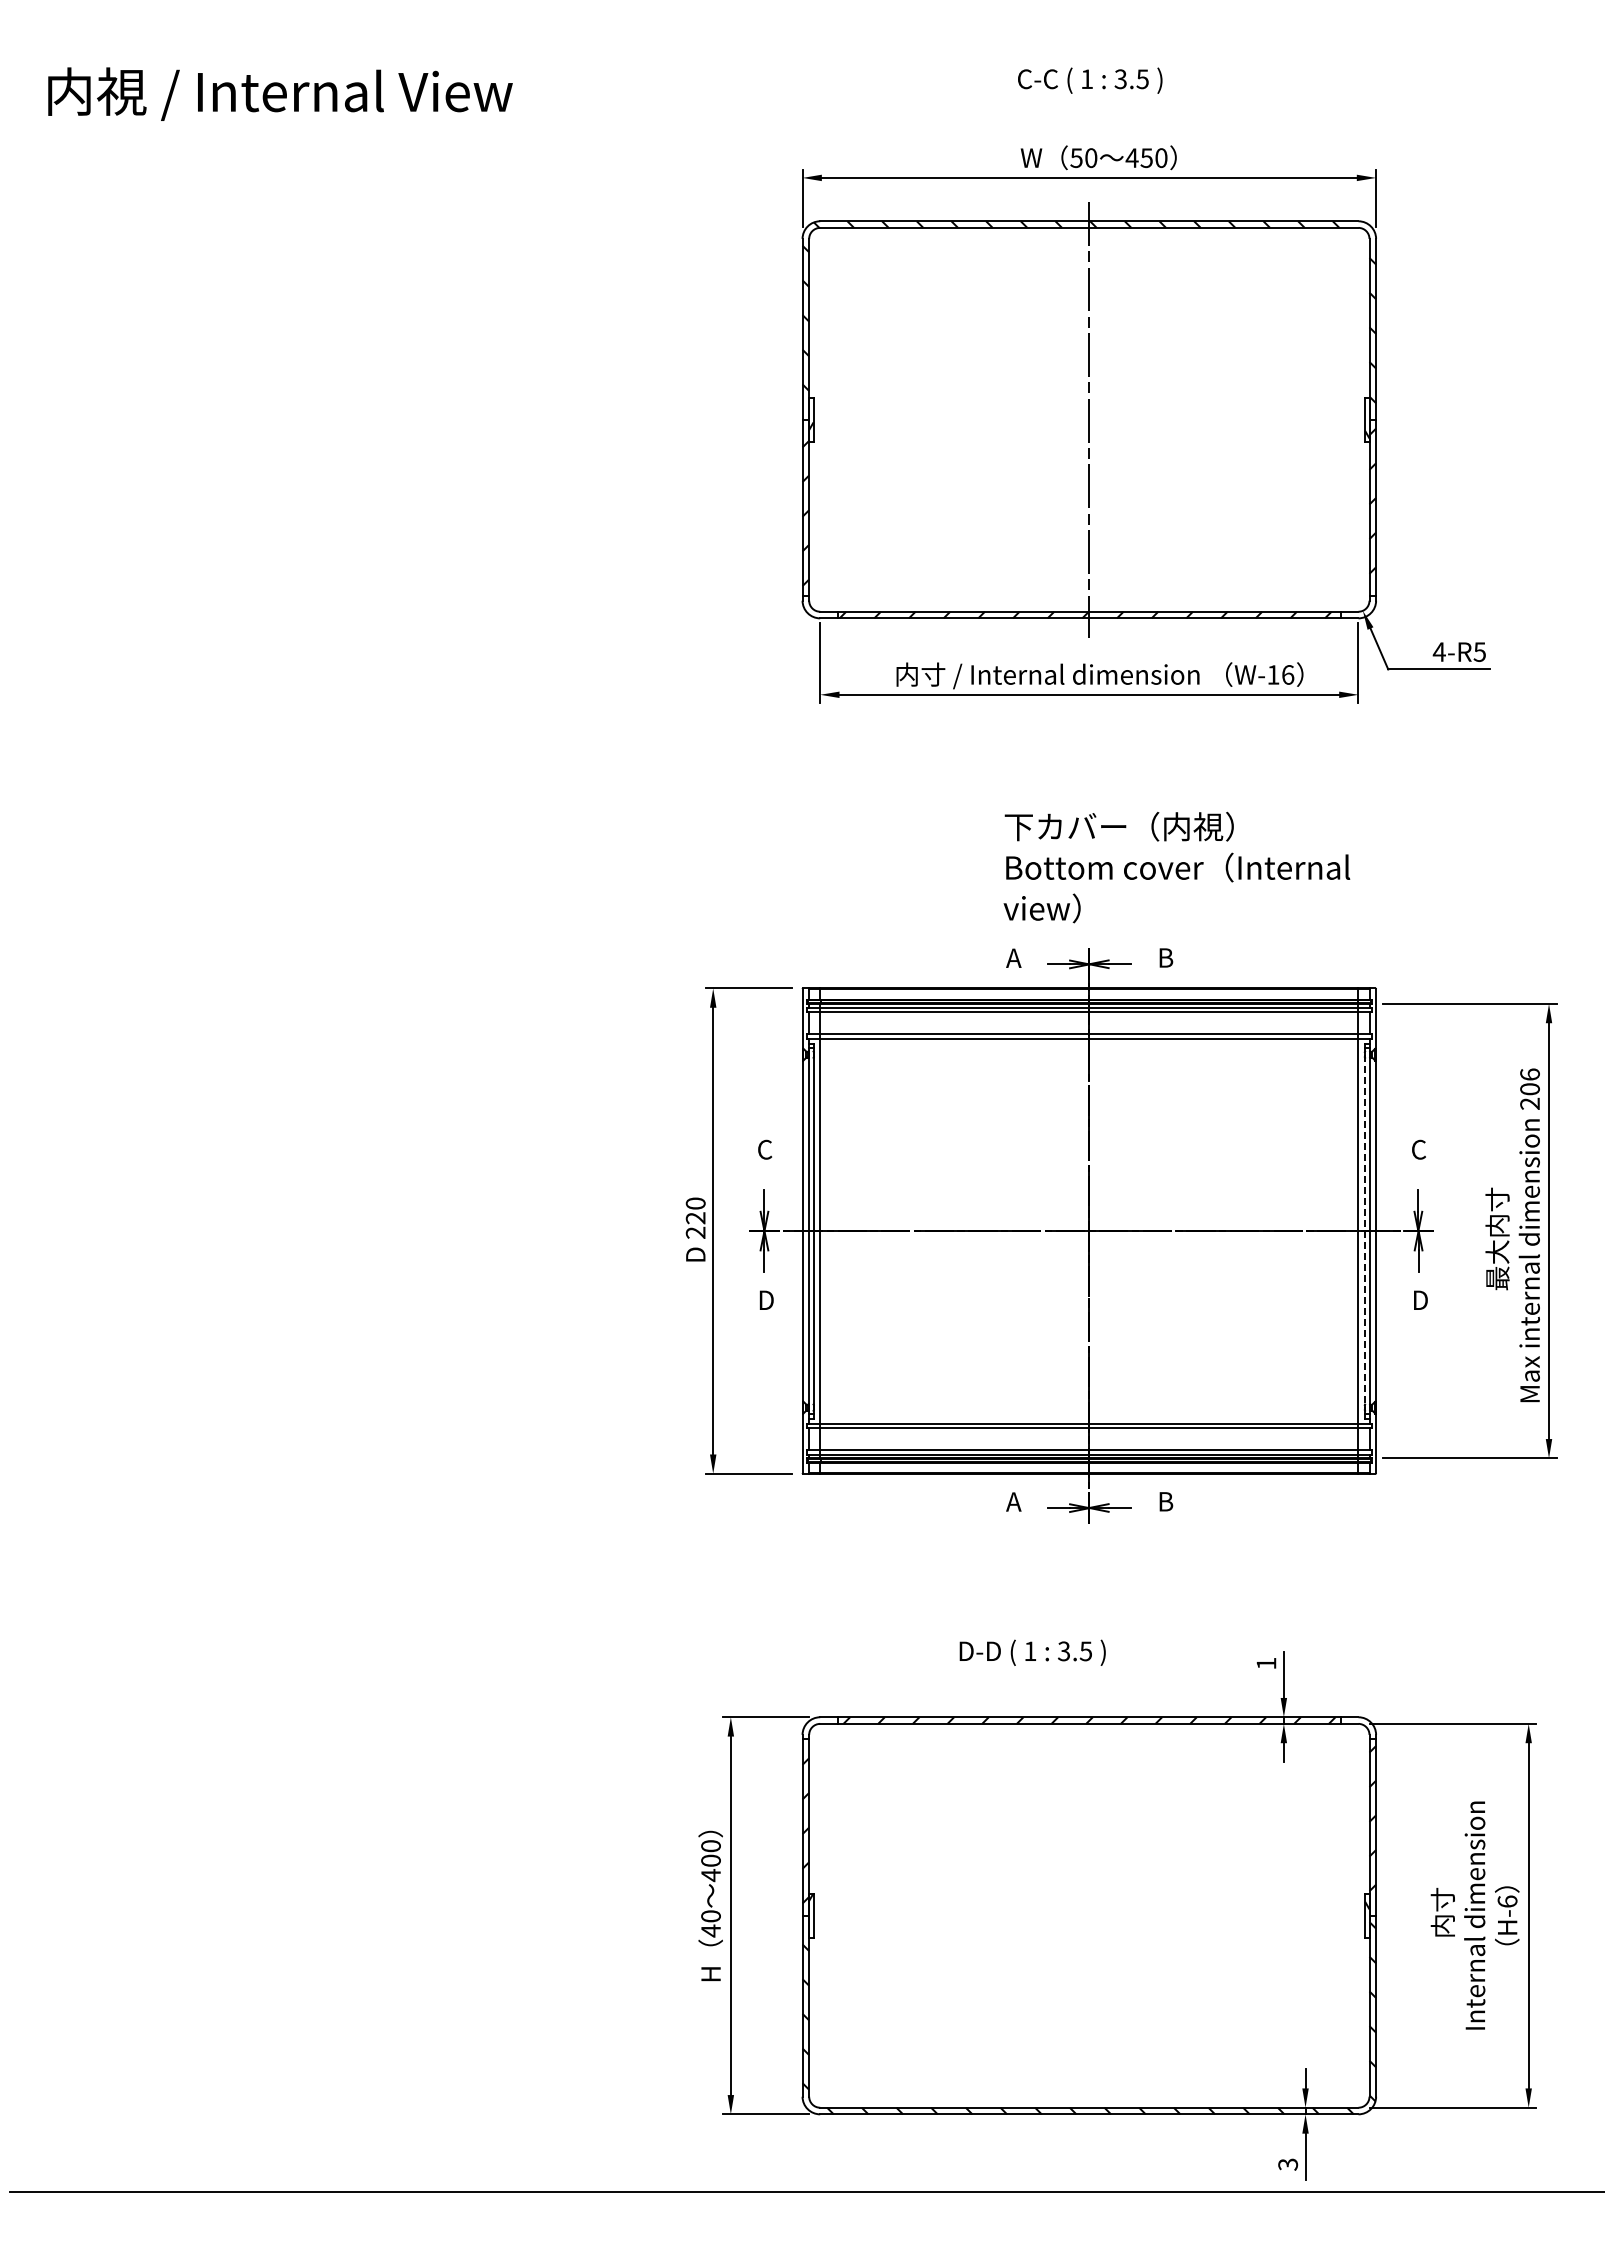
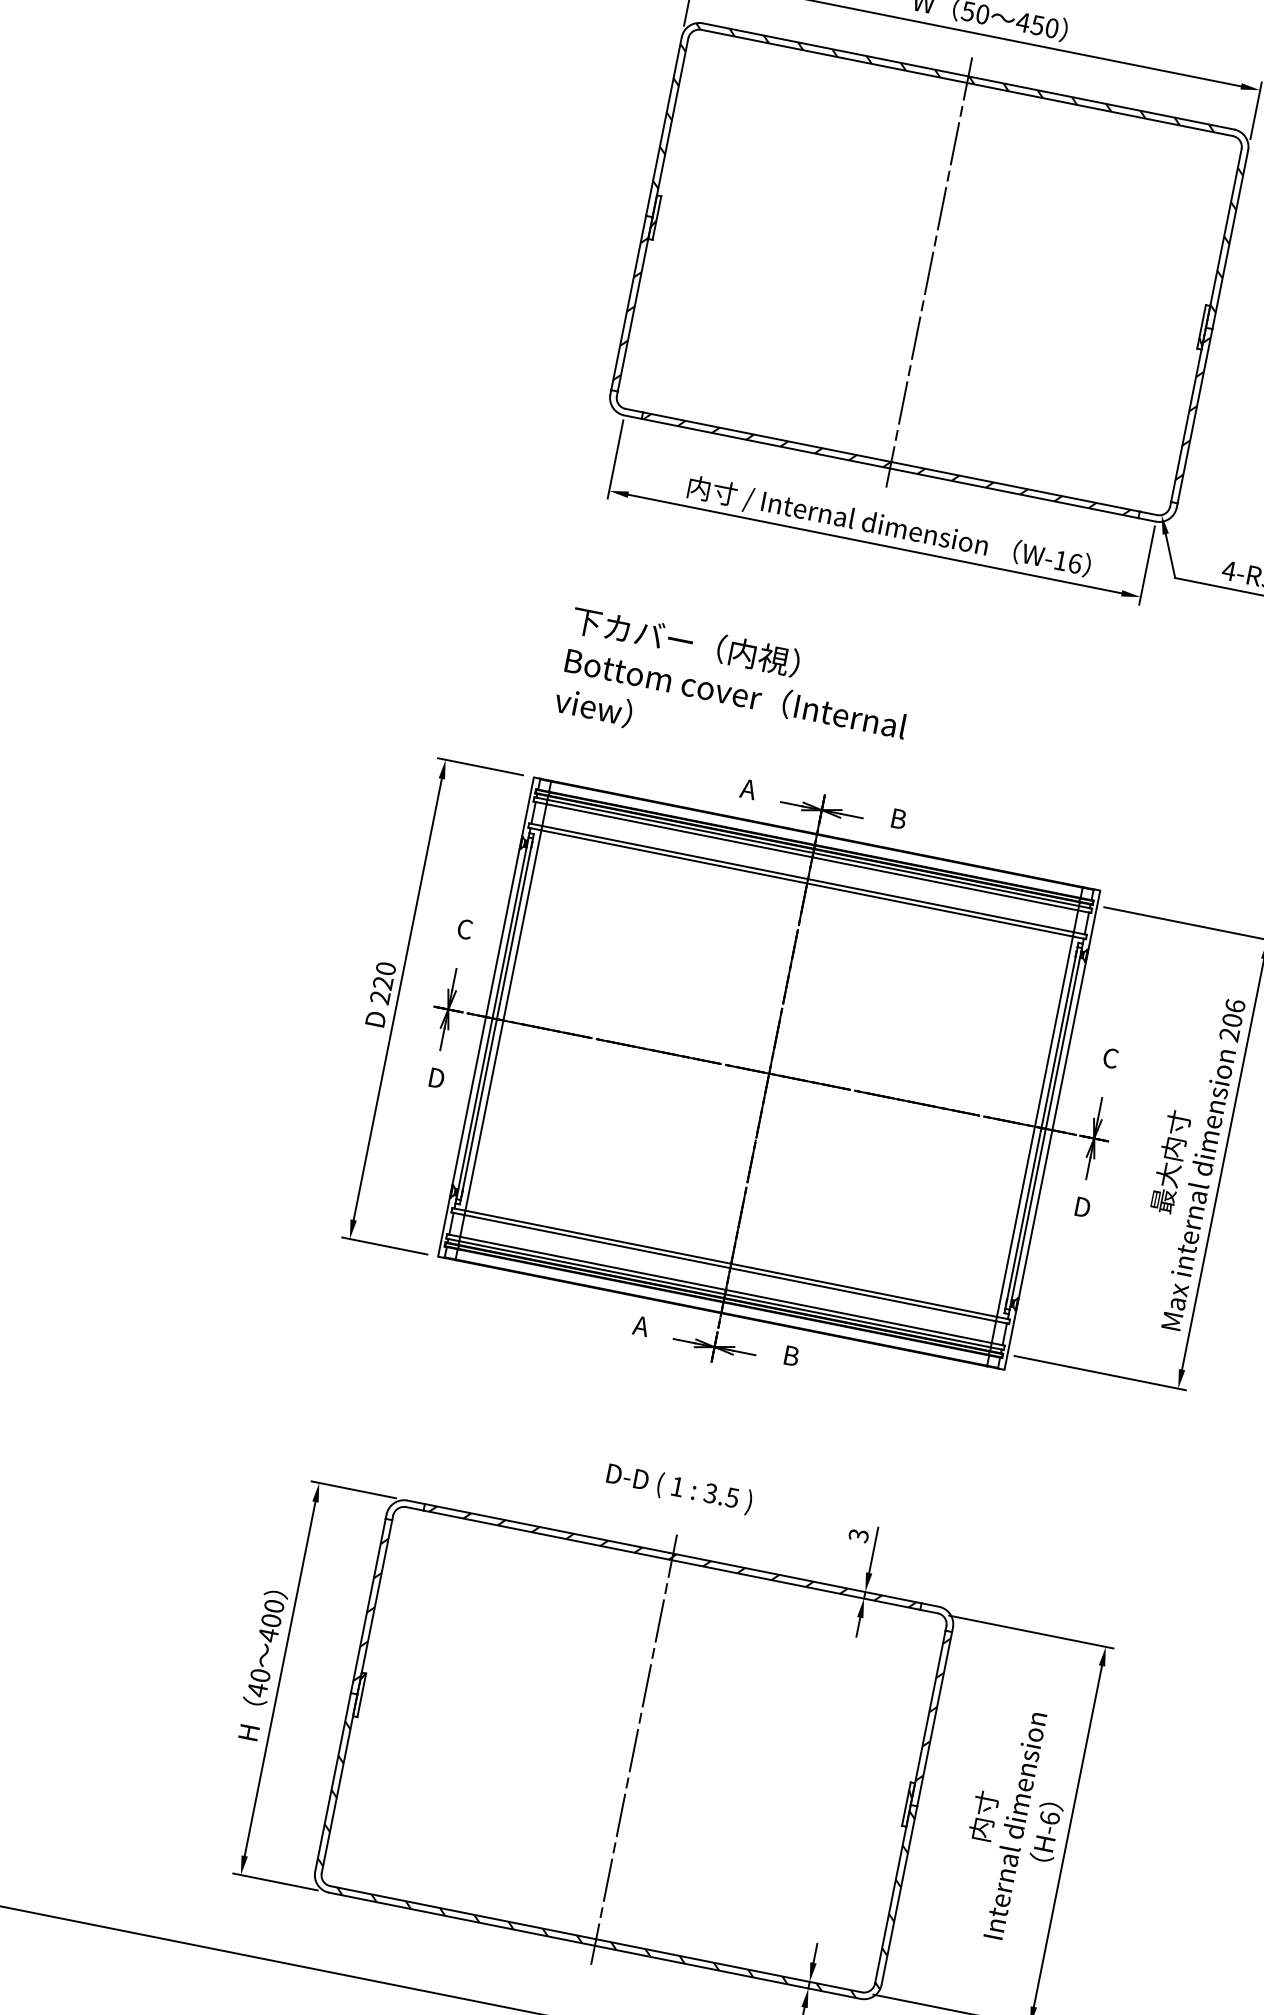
text: (1176, 867) -> (734, 693), moved
line: (1365, 1230) -> (1042, 1127), dashed -> solid
text: (1032, 1652) -> (679, 1488), moved
text: (1266, 1663) -> (858, 1535), 1 -> 3
line: (1089, 1915) -> (634, 1749), added

